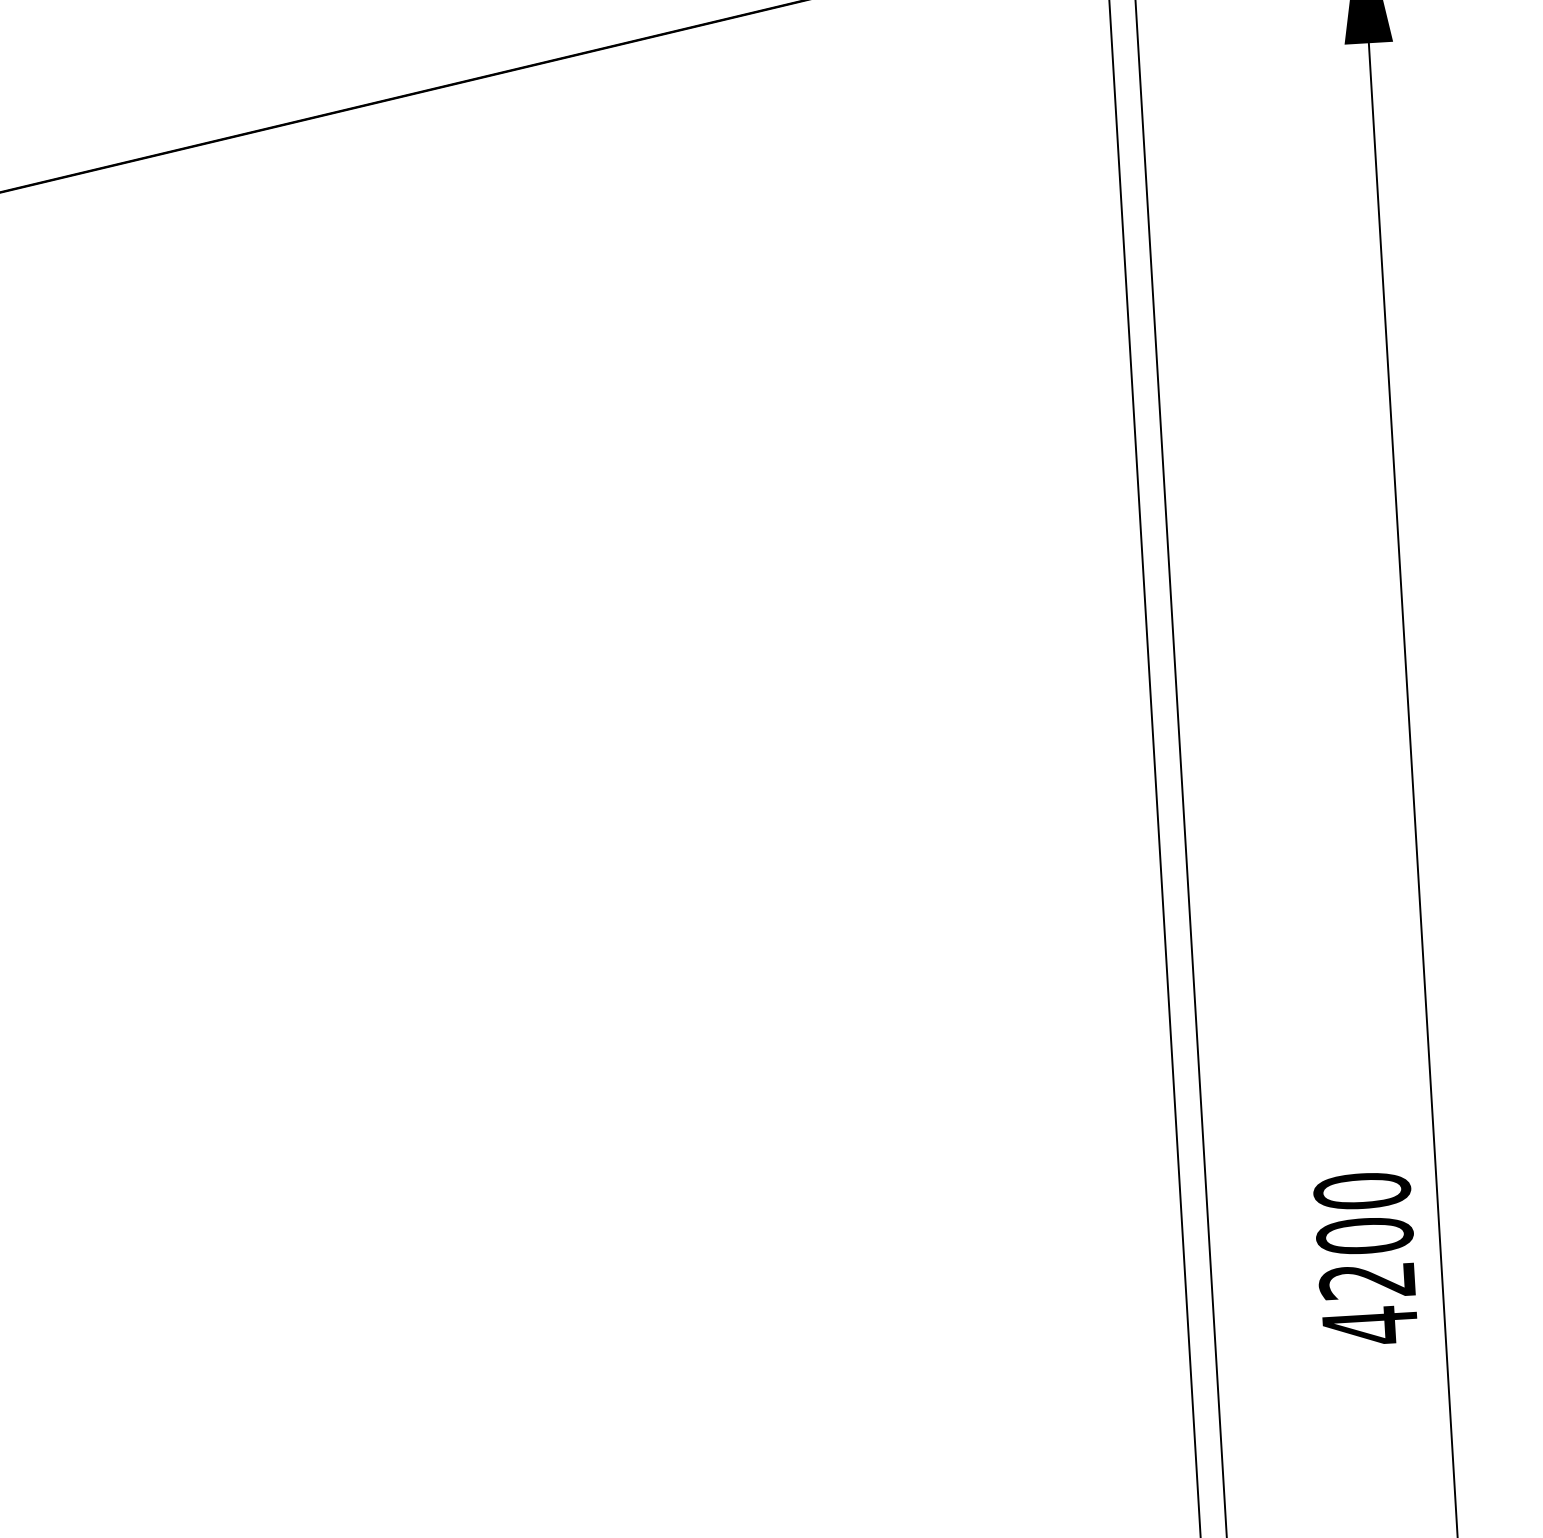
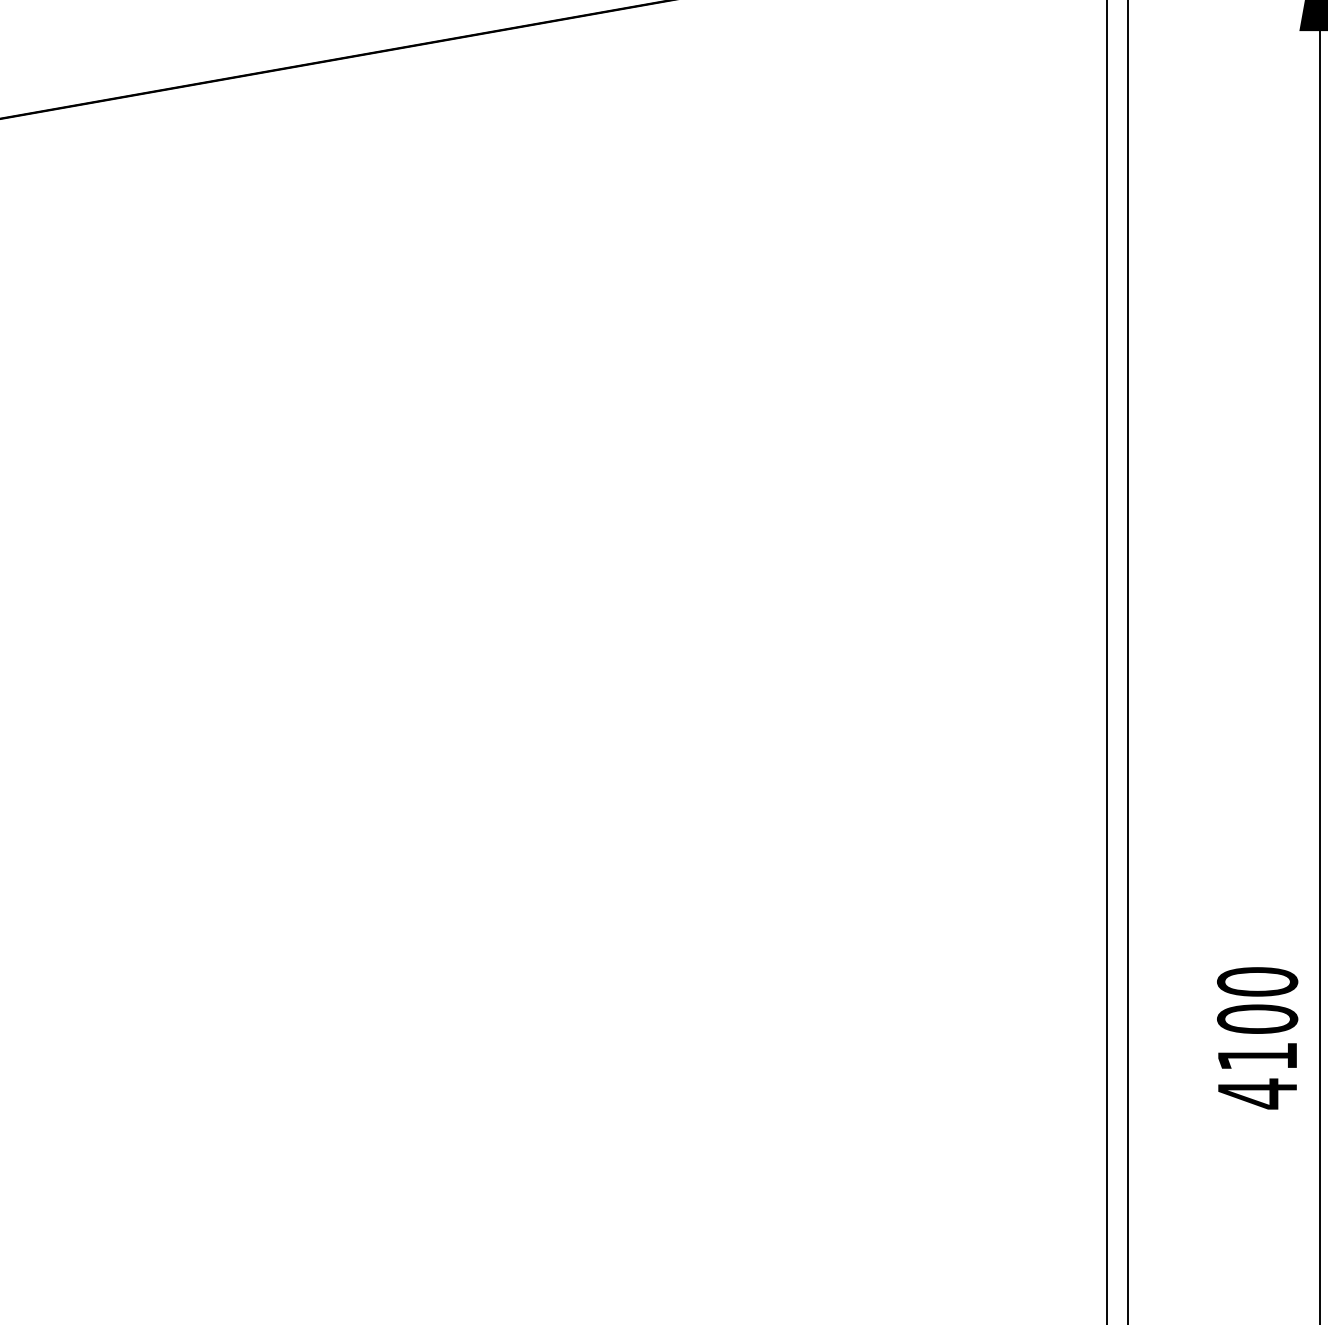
text: (1366, 1280) -> (1256, 1056), 4200 -> 4100

